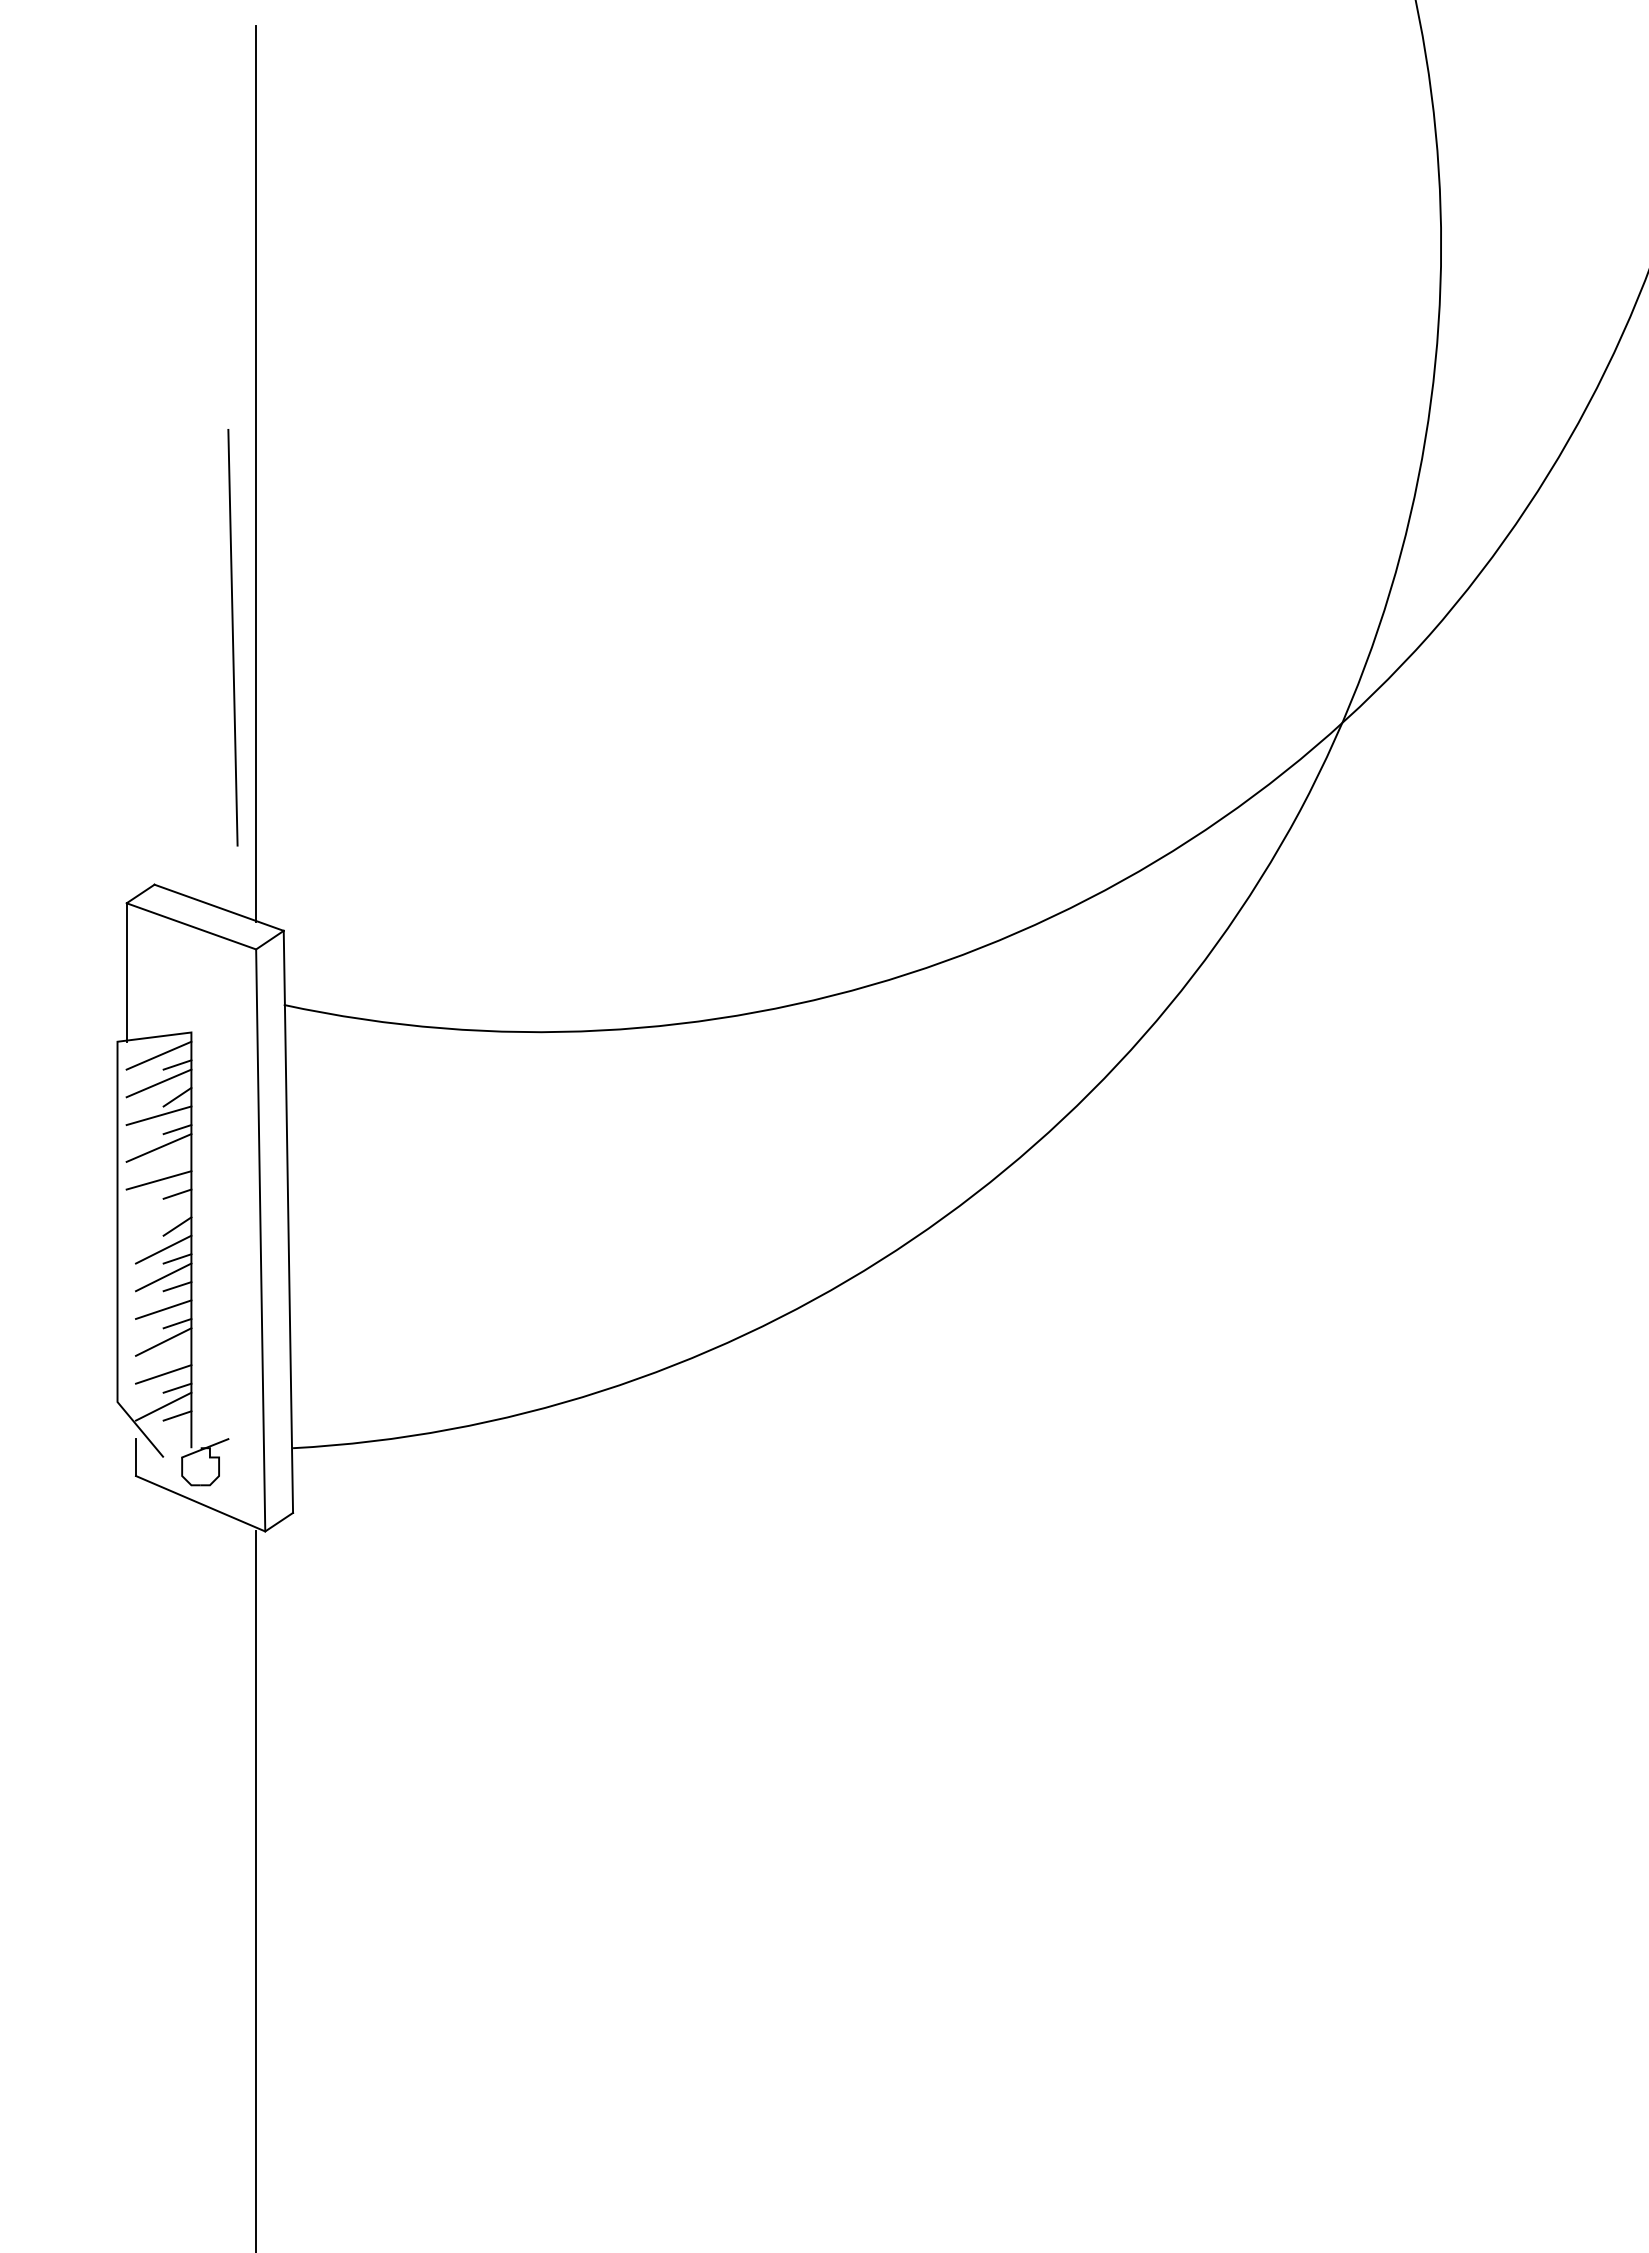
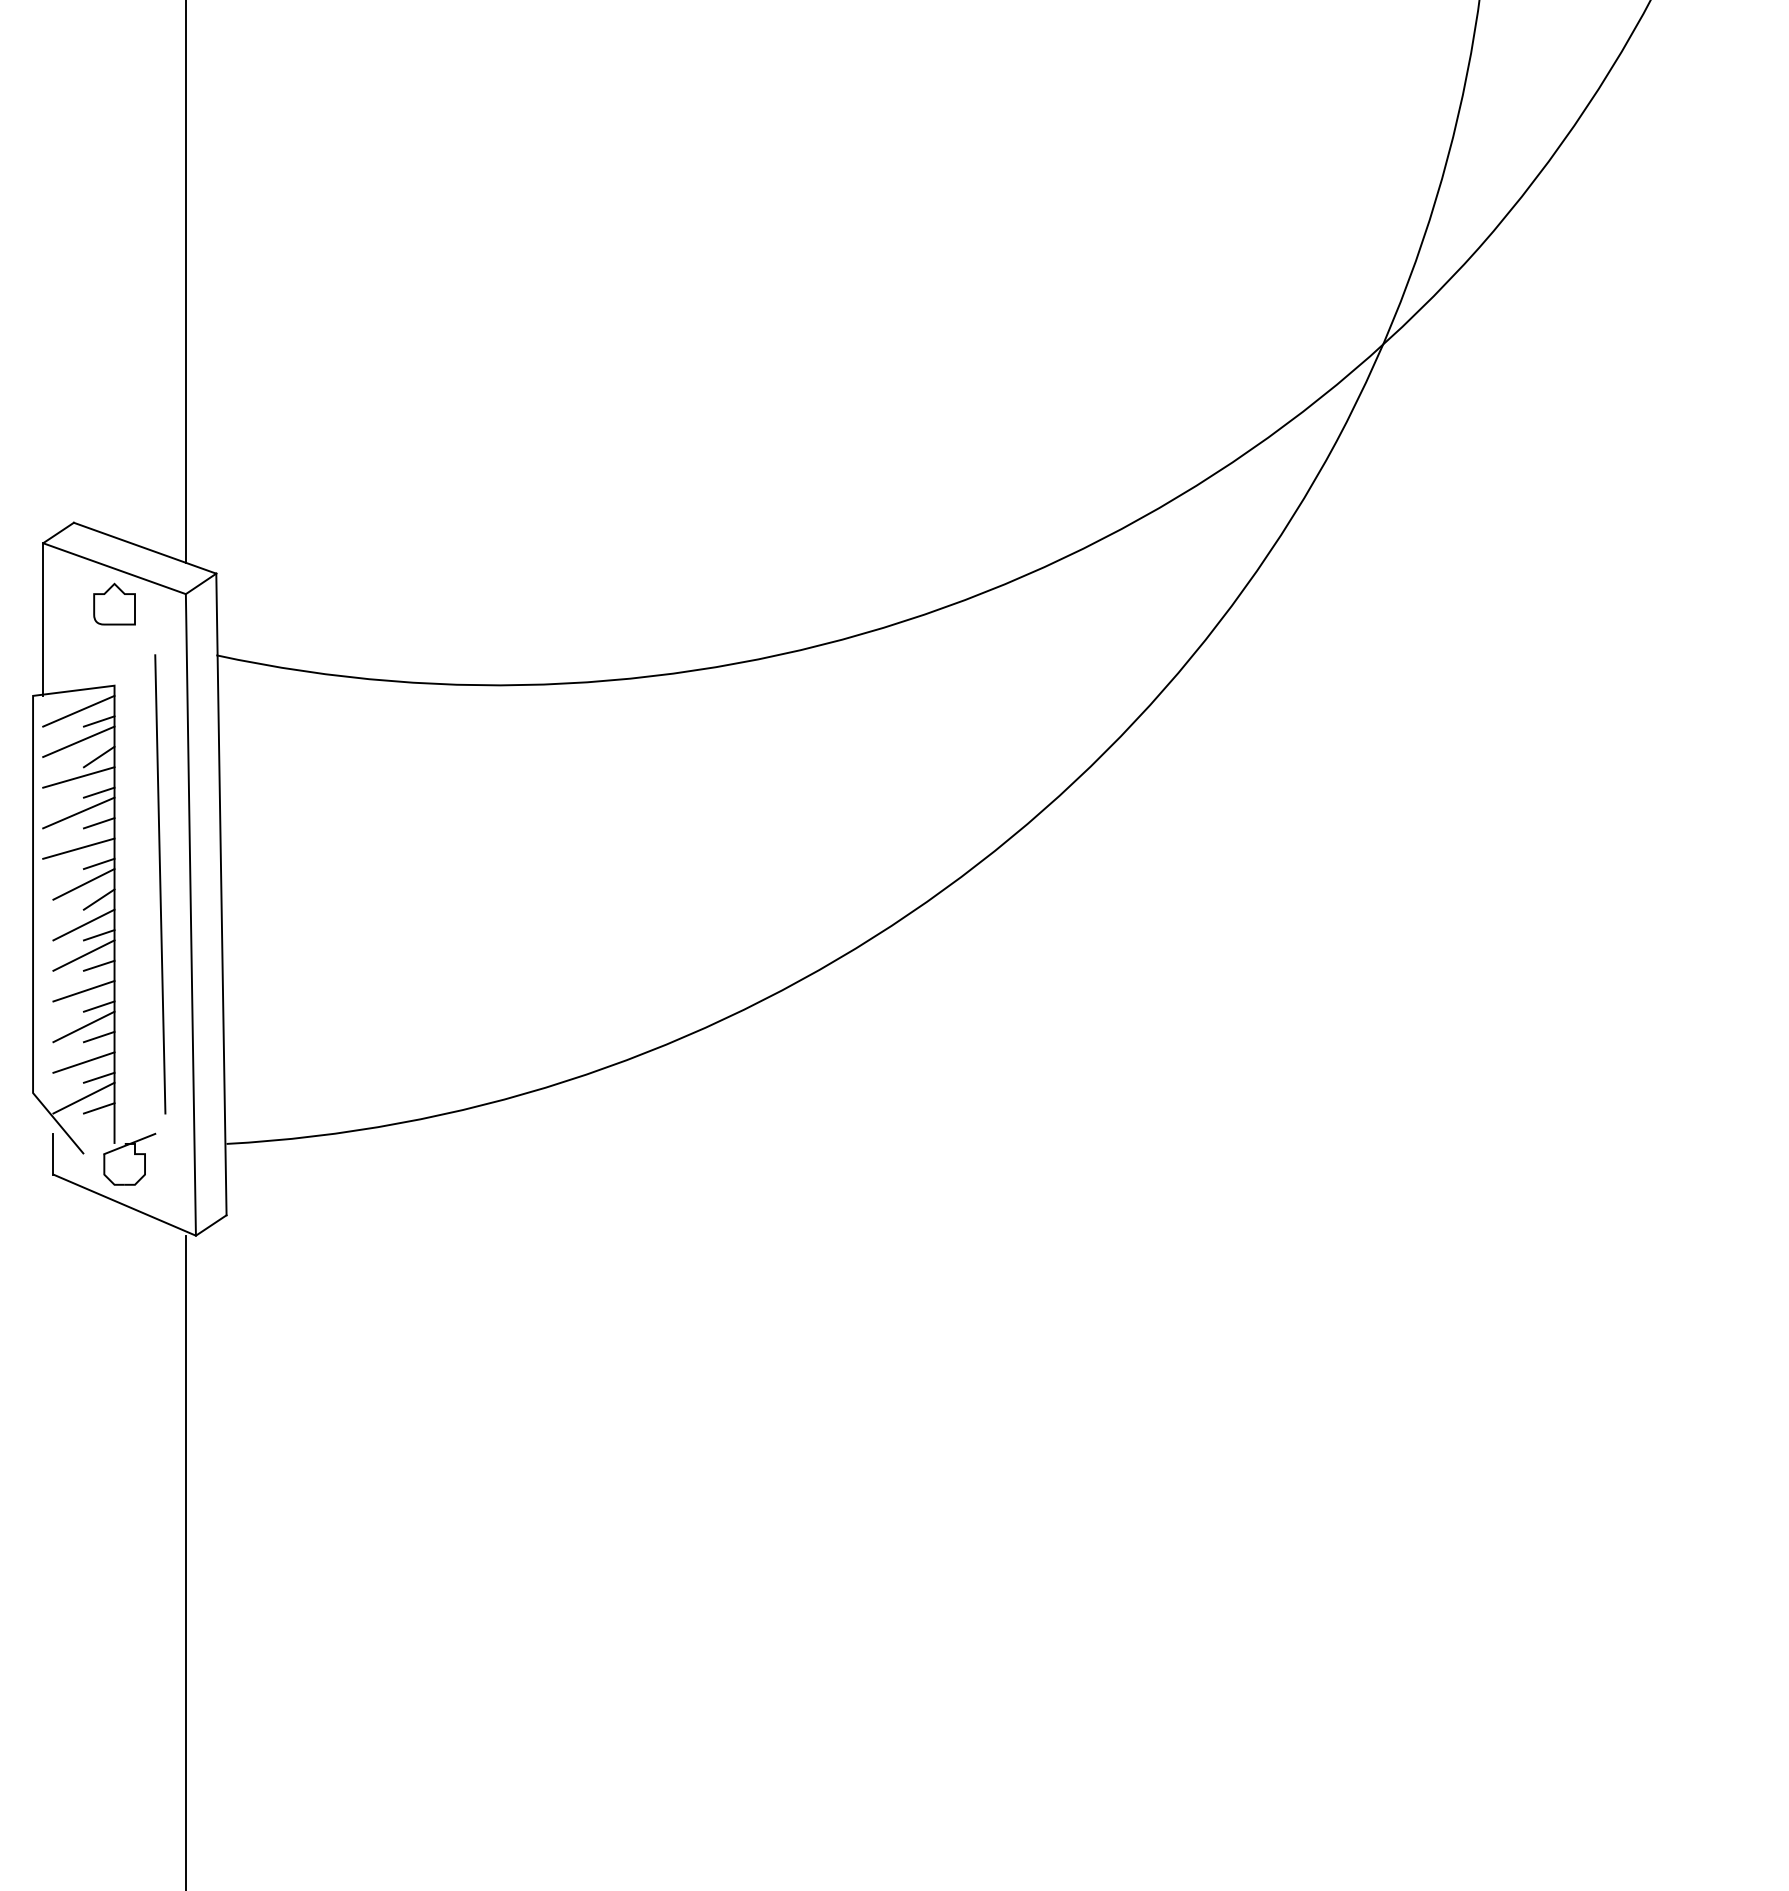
line: (232, 637) -> (159, 884), moved
part: (191, 958) -> (114, 604), added
line: (177, 1156) -> (99, 822), added
line: (163, 1212) -> (83, 884), added
line: (177, 1350) -> (99, 1036), added

